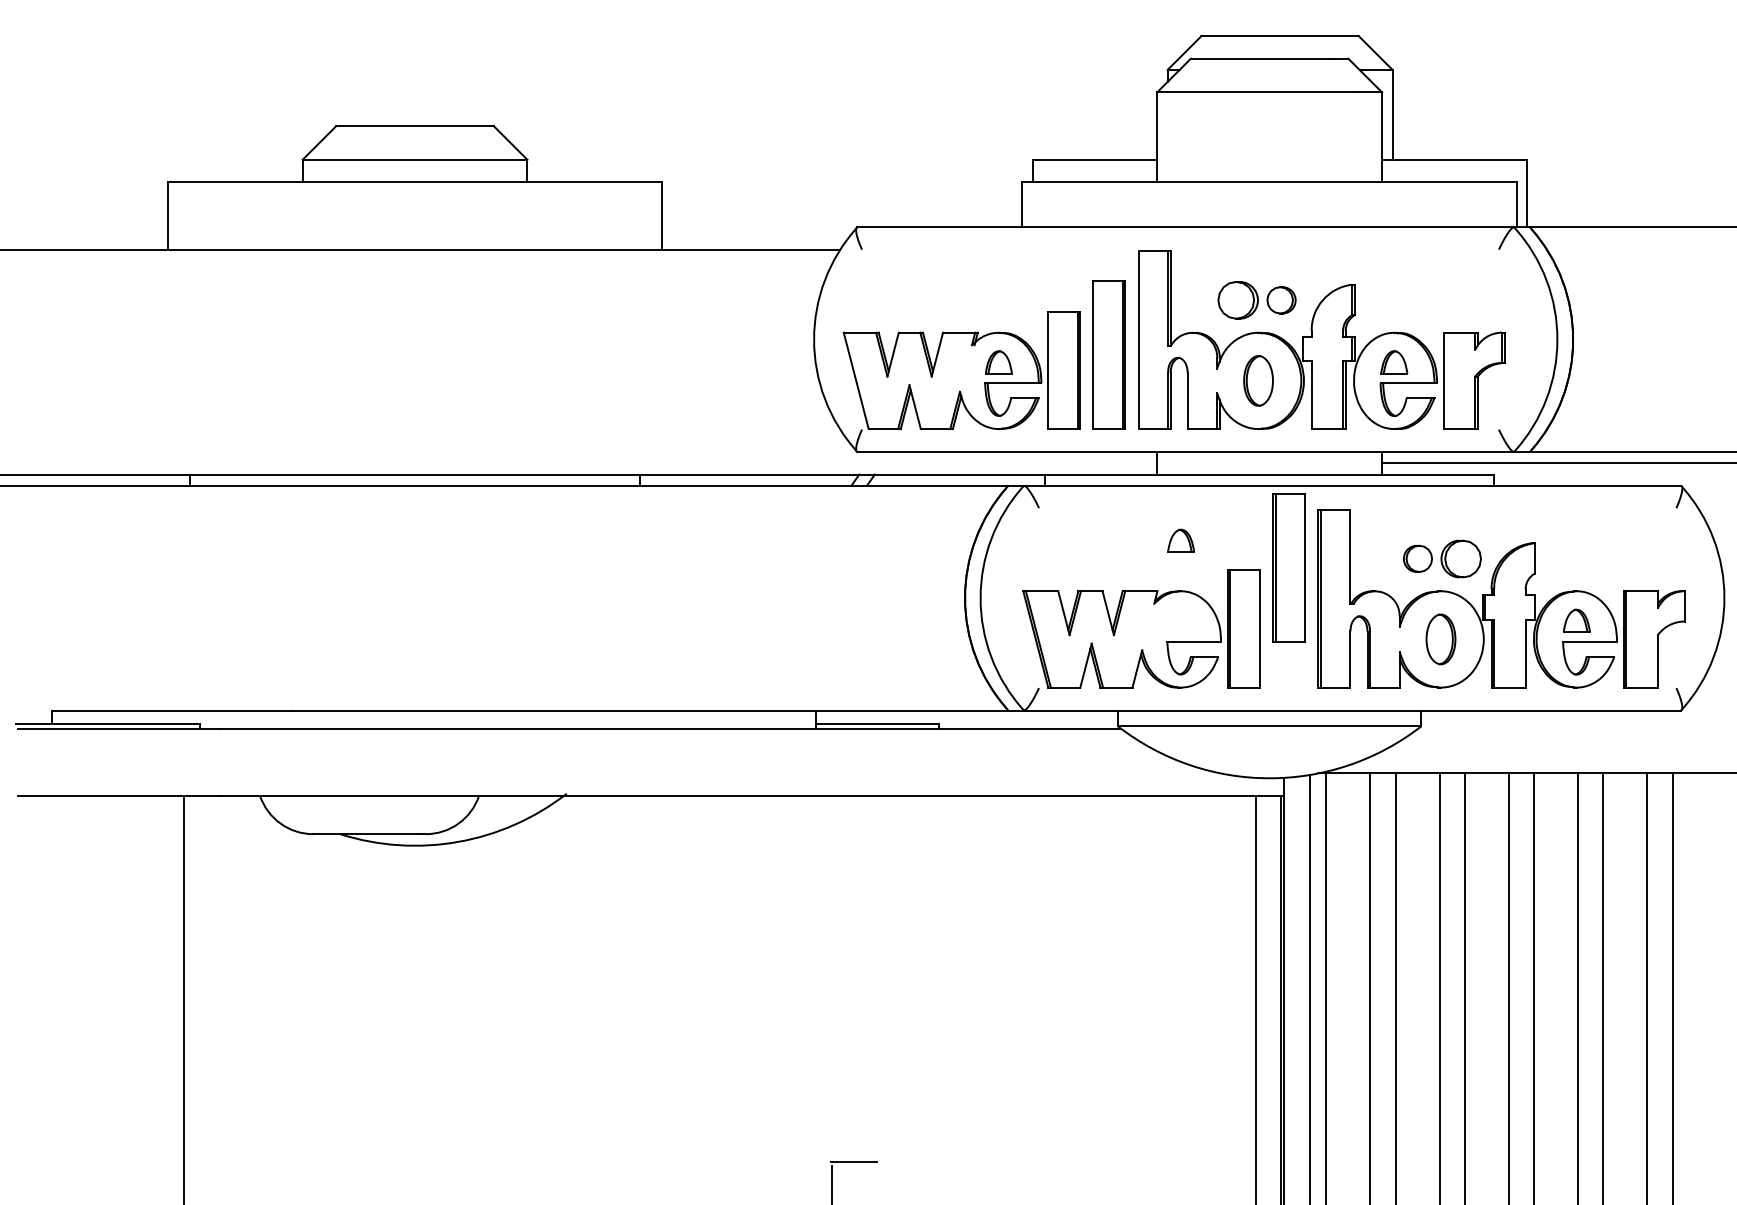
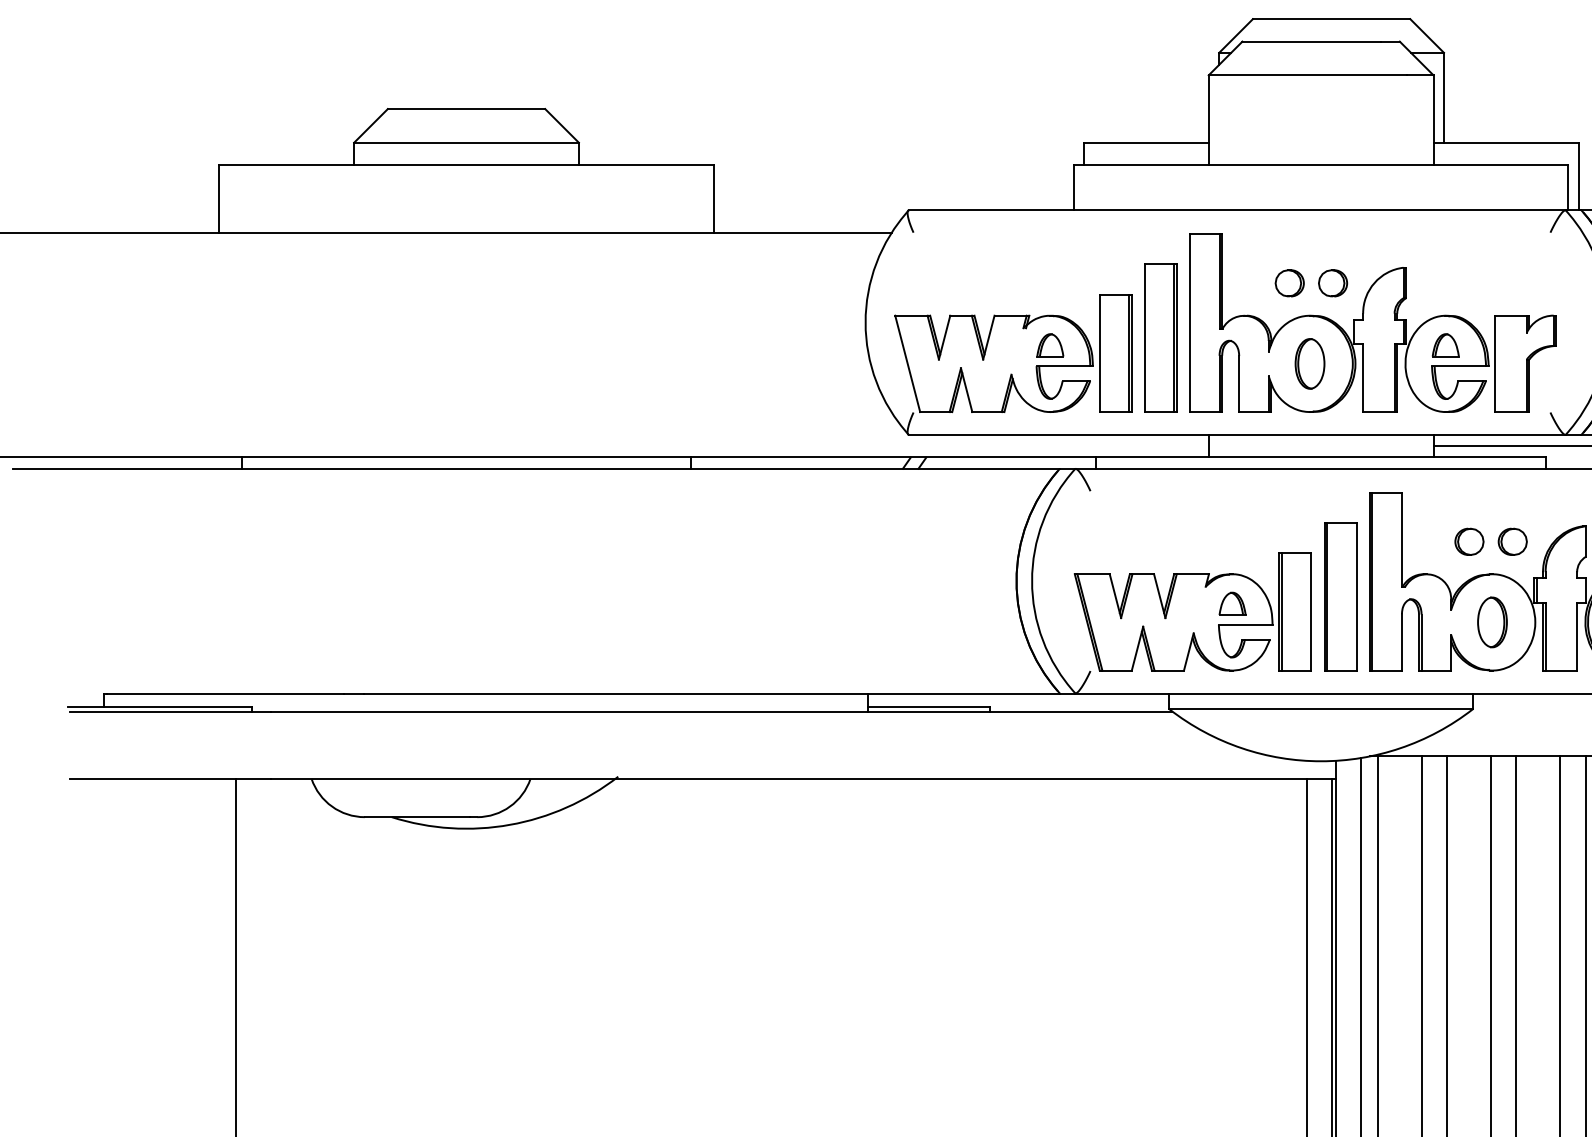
part: (1238, 300) -> (1289, 283), size x0.71
part: (1180, 540) -> (1231, 603), moved
part: (1461, 558) -> (1512, 541), size x0.71
part: (1288, 567) -> (1339, 596), moved

